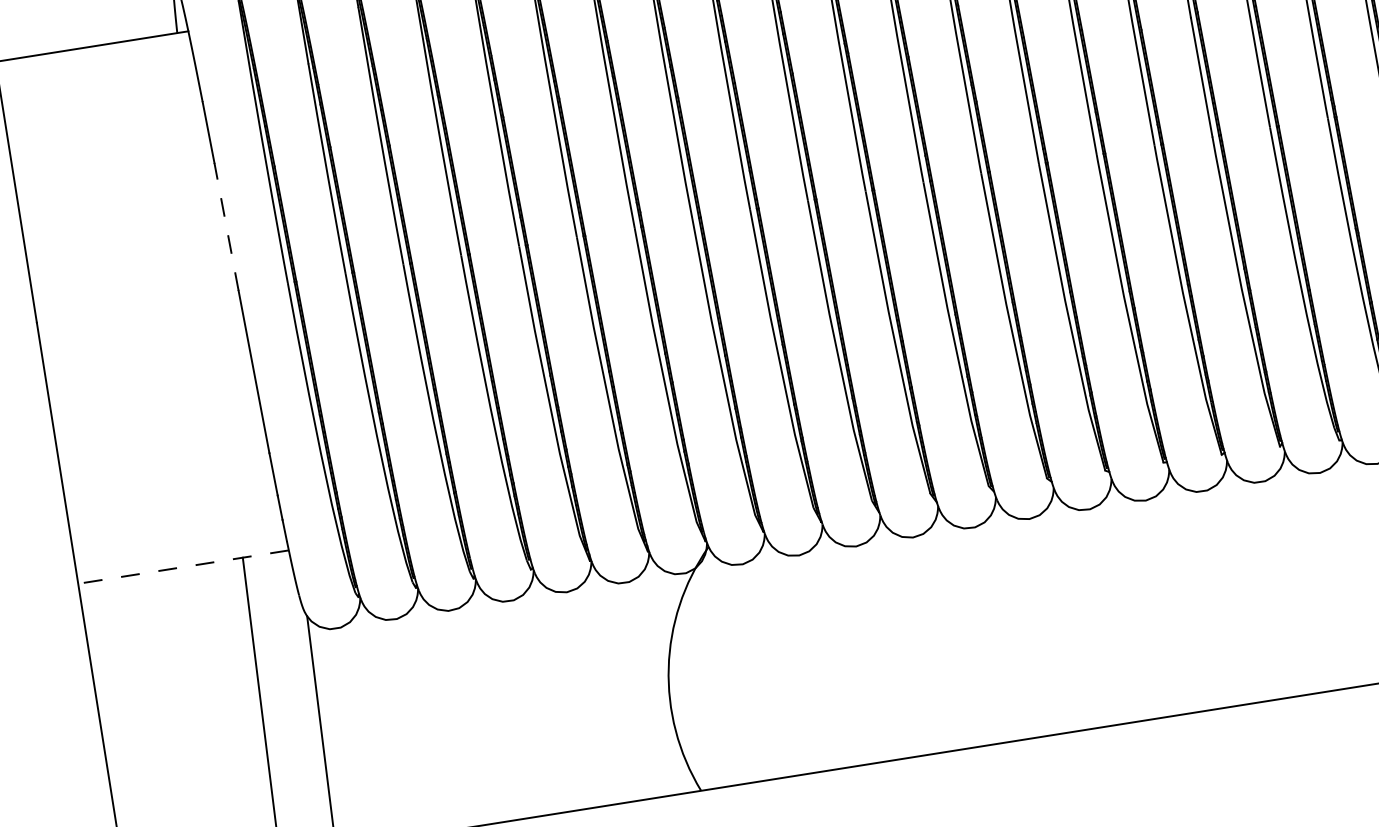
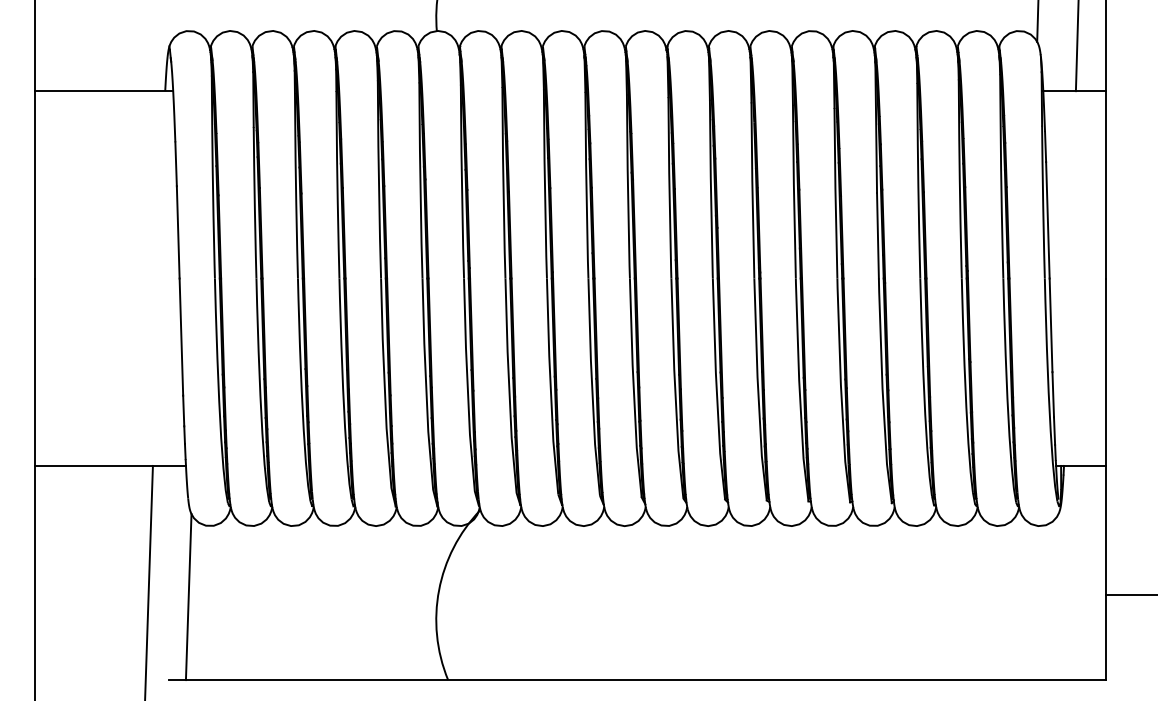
line: (226, 225) -> (178, 231), dashed -> solid
line: (183, 566) -> (110, 465), dashed -> solid

